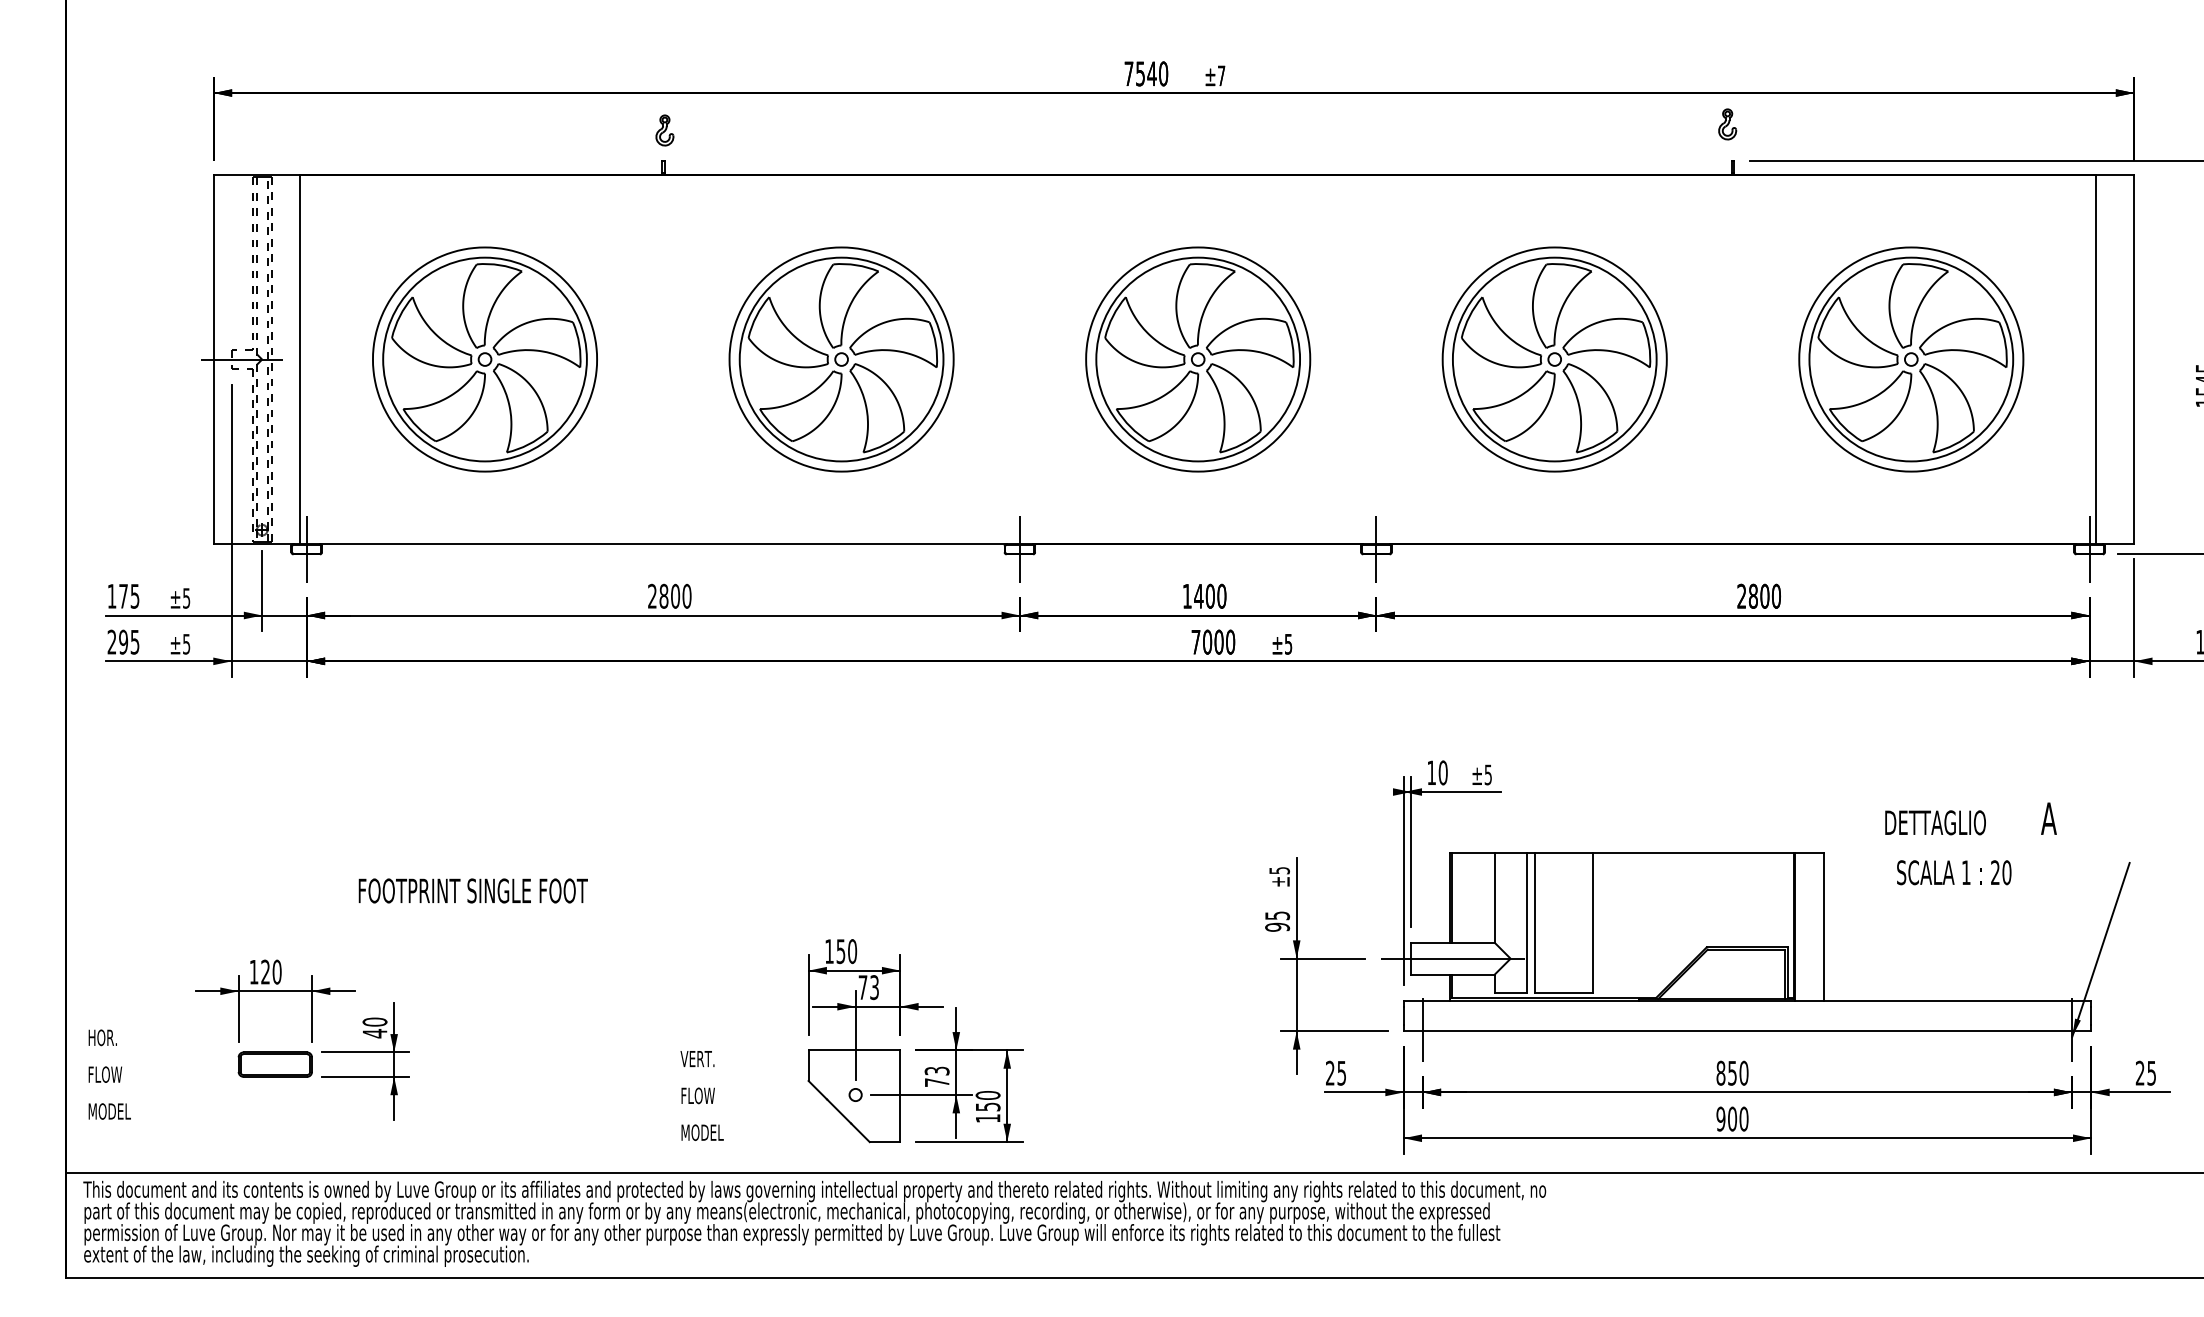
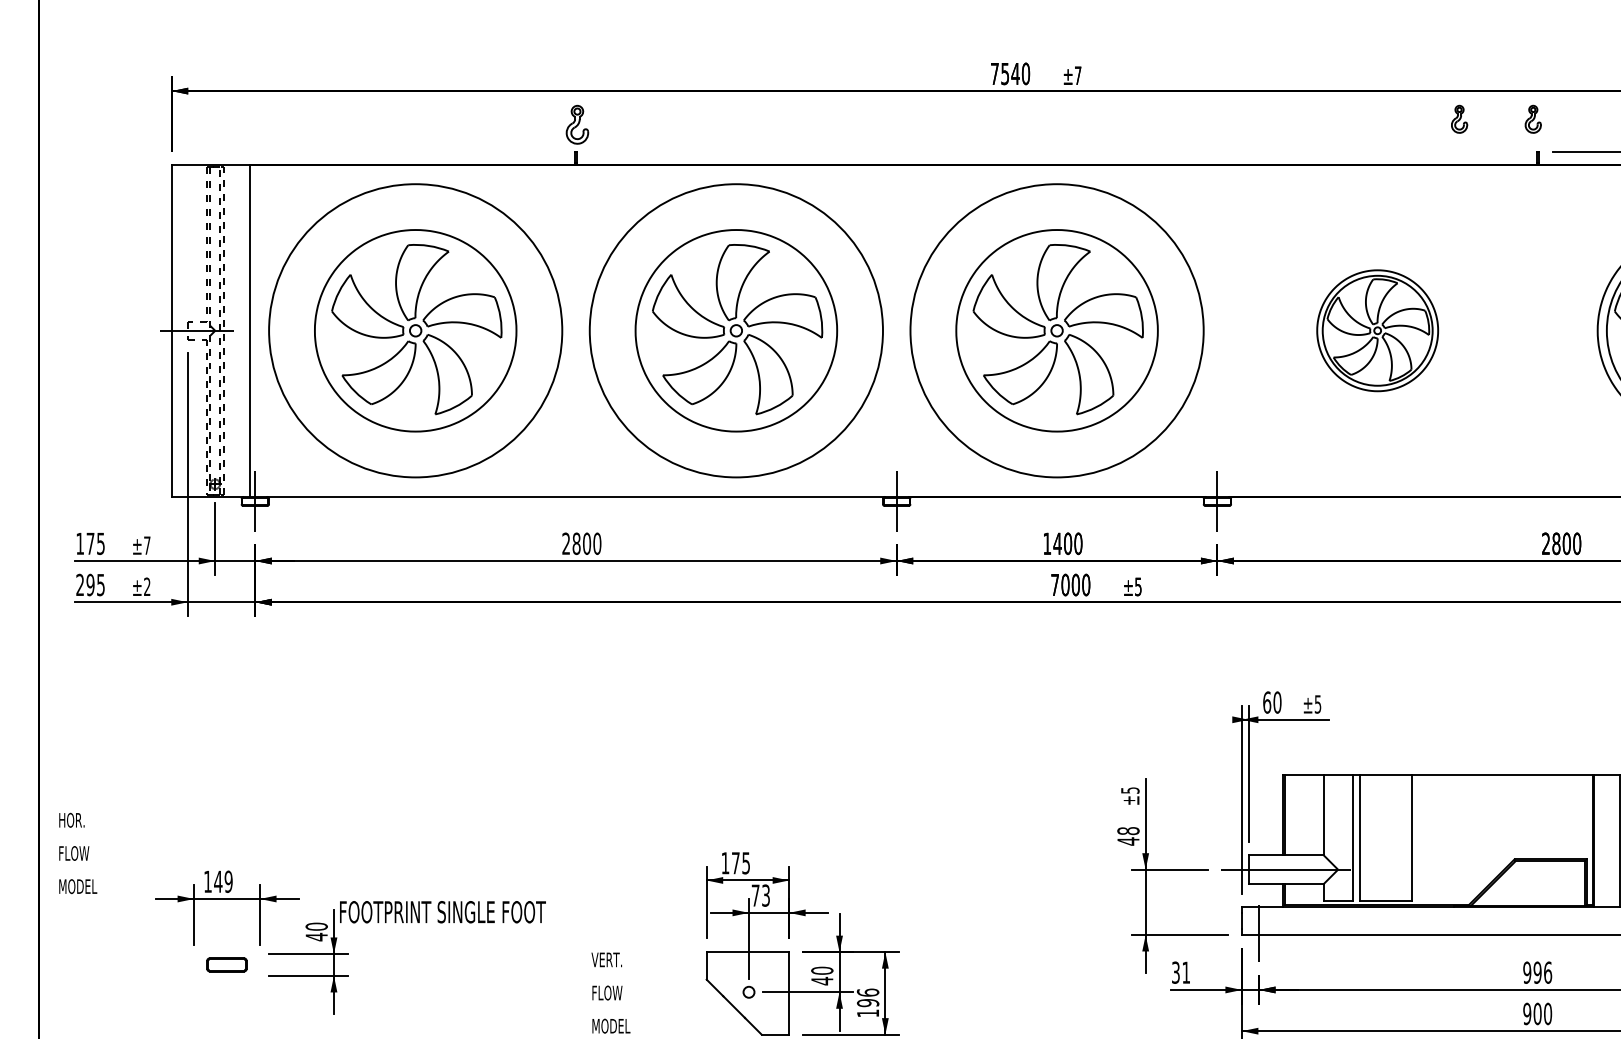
part: (1645, 124) -> (1459, 119), added
part: (664, 130) -> (577, 124), size x1.4
circle: (484, 359) -> (415, 330), size x1.6
circle: (841, 359) -> (736, 330), size x1.6
circle: (1198, 359) -> (1057, 330), size x1.6
part: (1554, 359) -> (1377, 330), size x0.6
text: (186, 598) -> (147, 545), ±5 -> ±7
text: (186, 643) -> (147, 586), ±5 -> ±2
text: (1431, 772) -> (1266, 702), 10 -> 60
text: (472, 890) -> (442, 911), moved
text: (1277, 921) -> (1128, 836), 95 -> 48
text: (846, 951) -> (740, 863), 150 -> 175
text: (270, 971) -> (222, 881), 120 -> 149
part: (274, 1064) -> (226, 964), size x0.6
text: (1732, 1072) -> (1537, 972), 850 -> 996
text: (1335, 1073) -> (1180, 972), 25 -> 31
text: (109, 1074) -> (77, 853), moved
text: (936, 1076) -> (821, 975), 73 -> 40
text: (987, 1100) -> (867, 997), 150 -> 196

